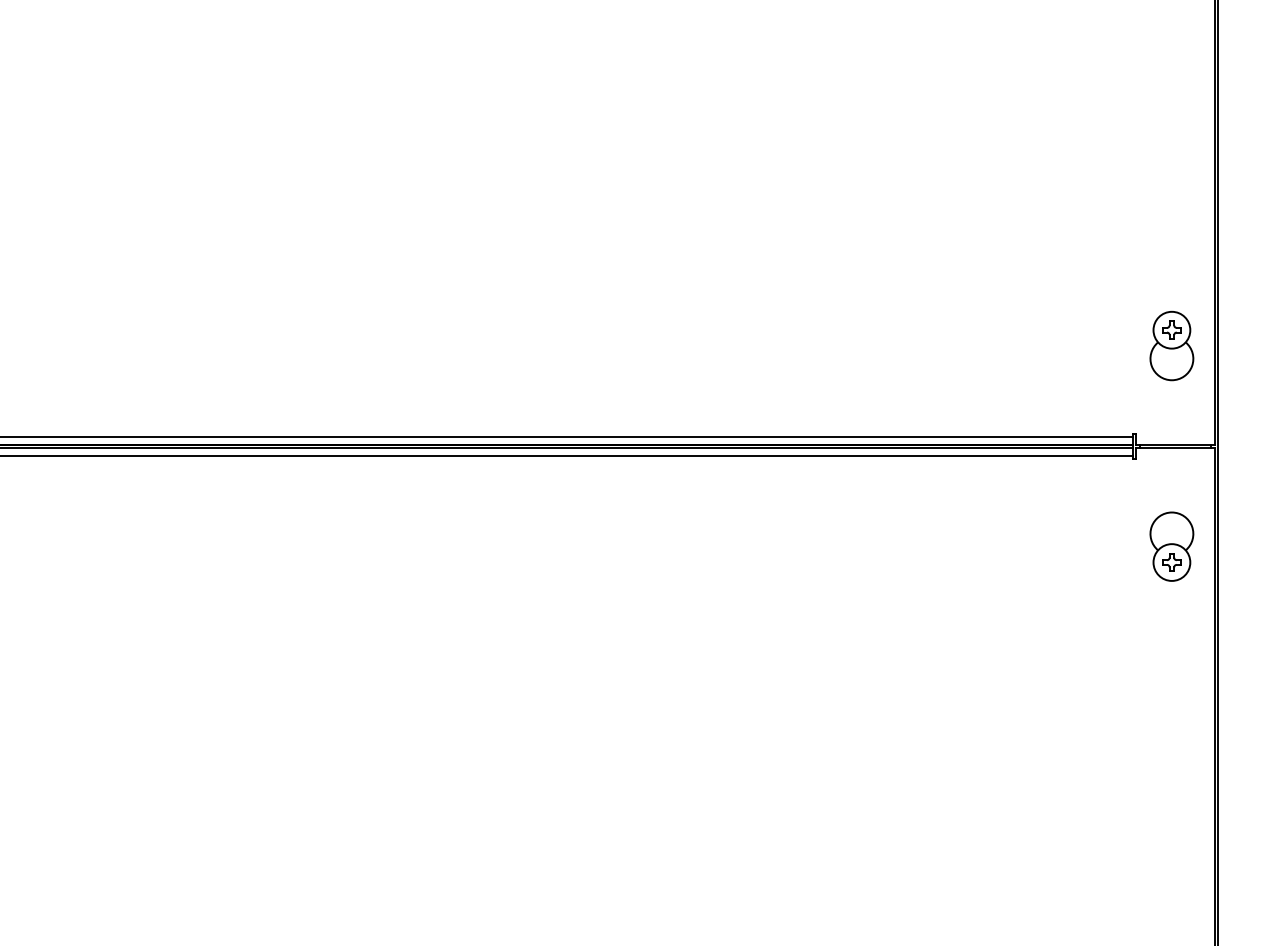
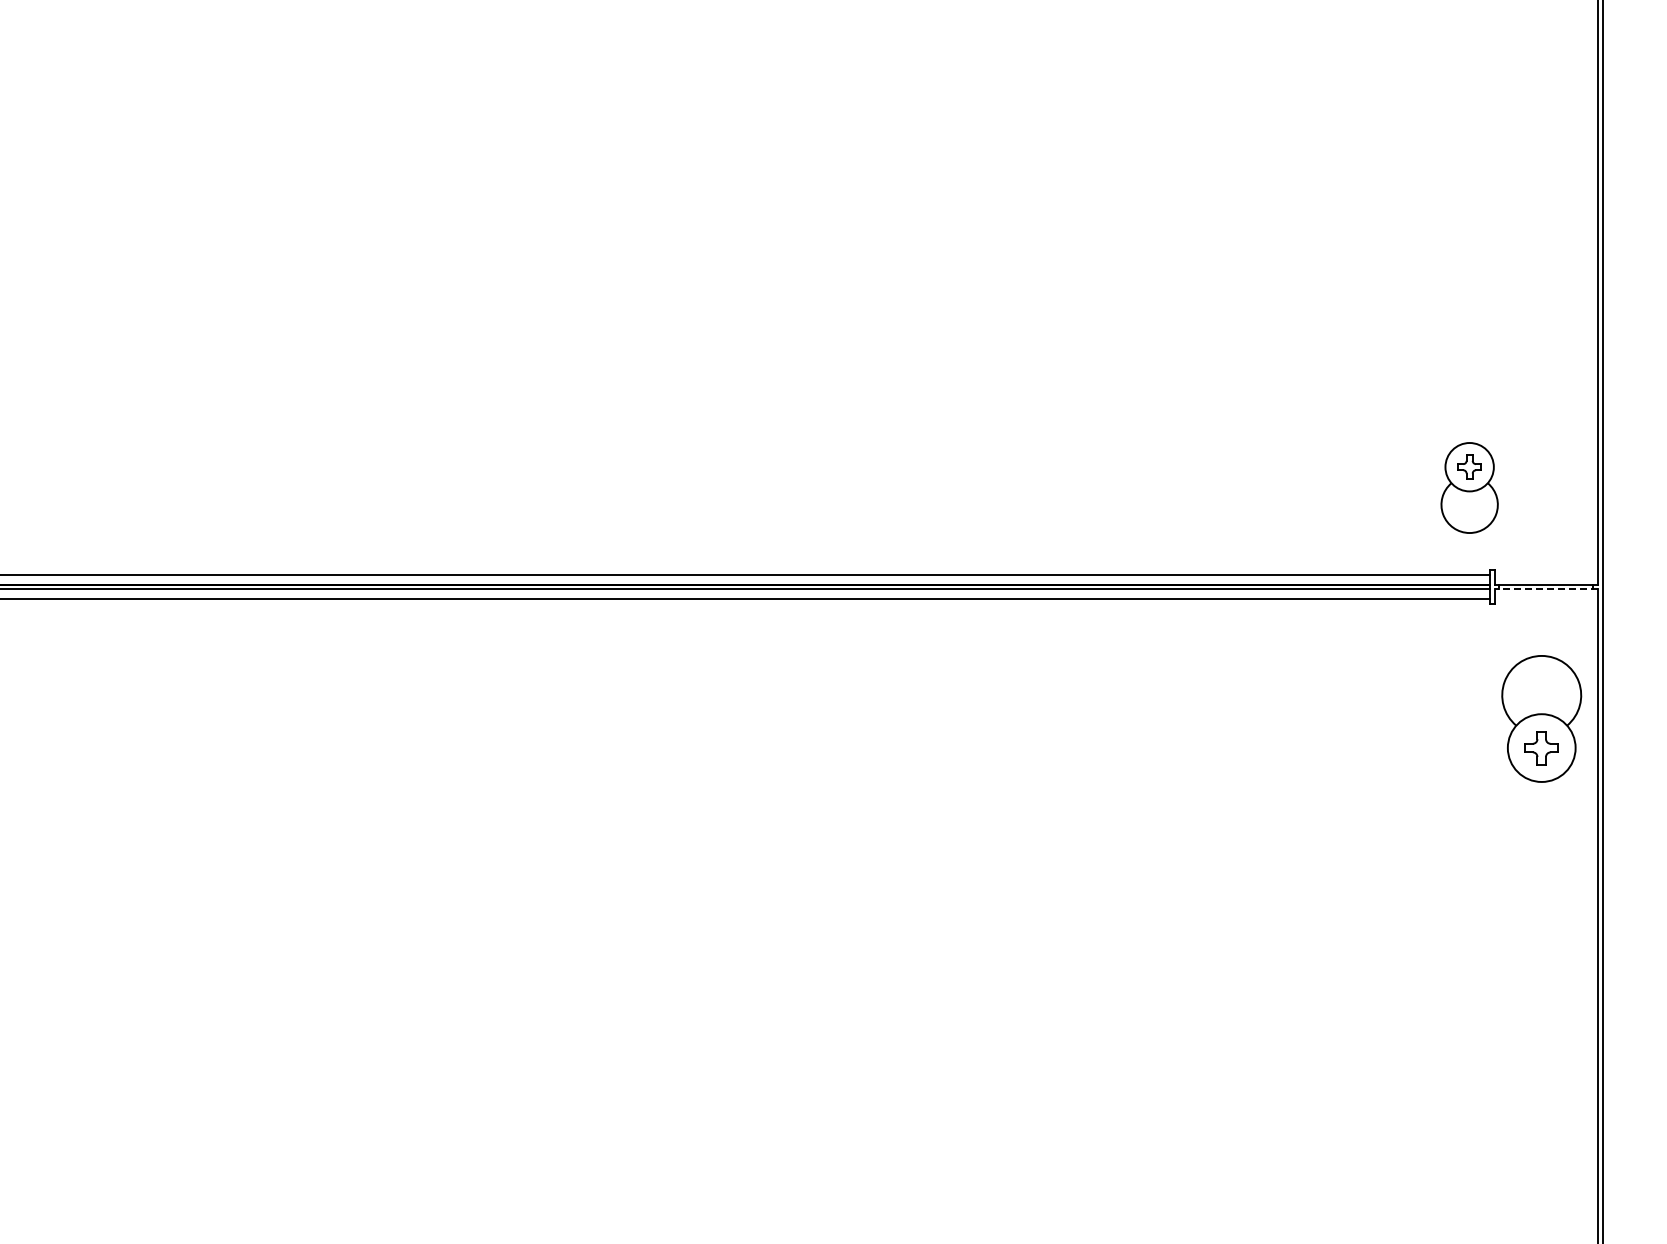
part: (1171, 345) -> (1469, 487), moved
line: (1175, 448) -> (1546, 589), solid -> dashed
part: (1171, 546) -> (1541, 718), size x1.4

